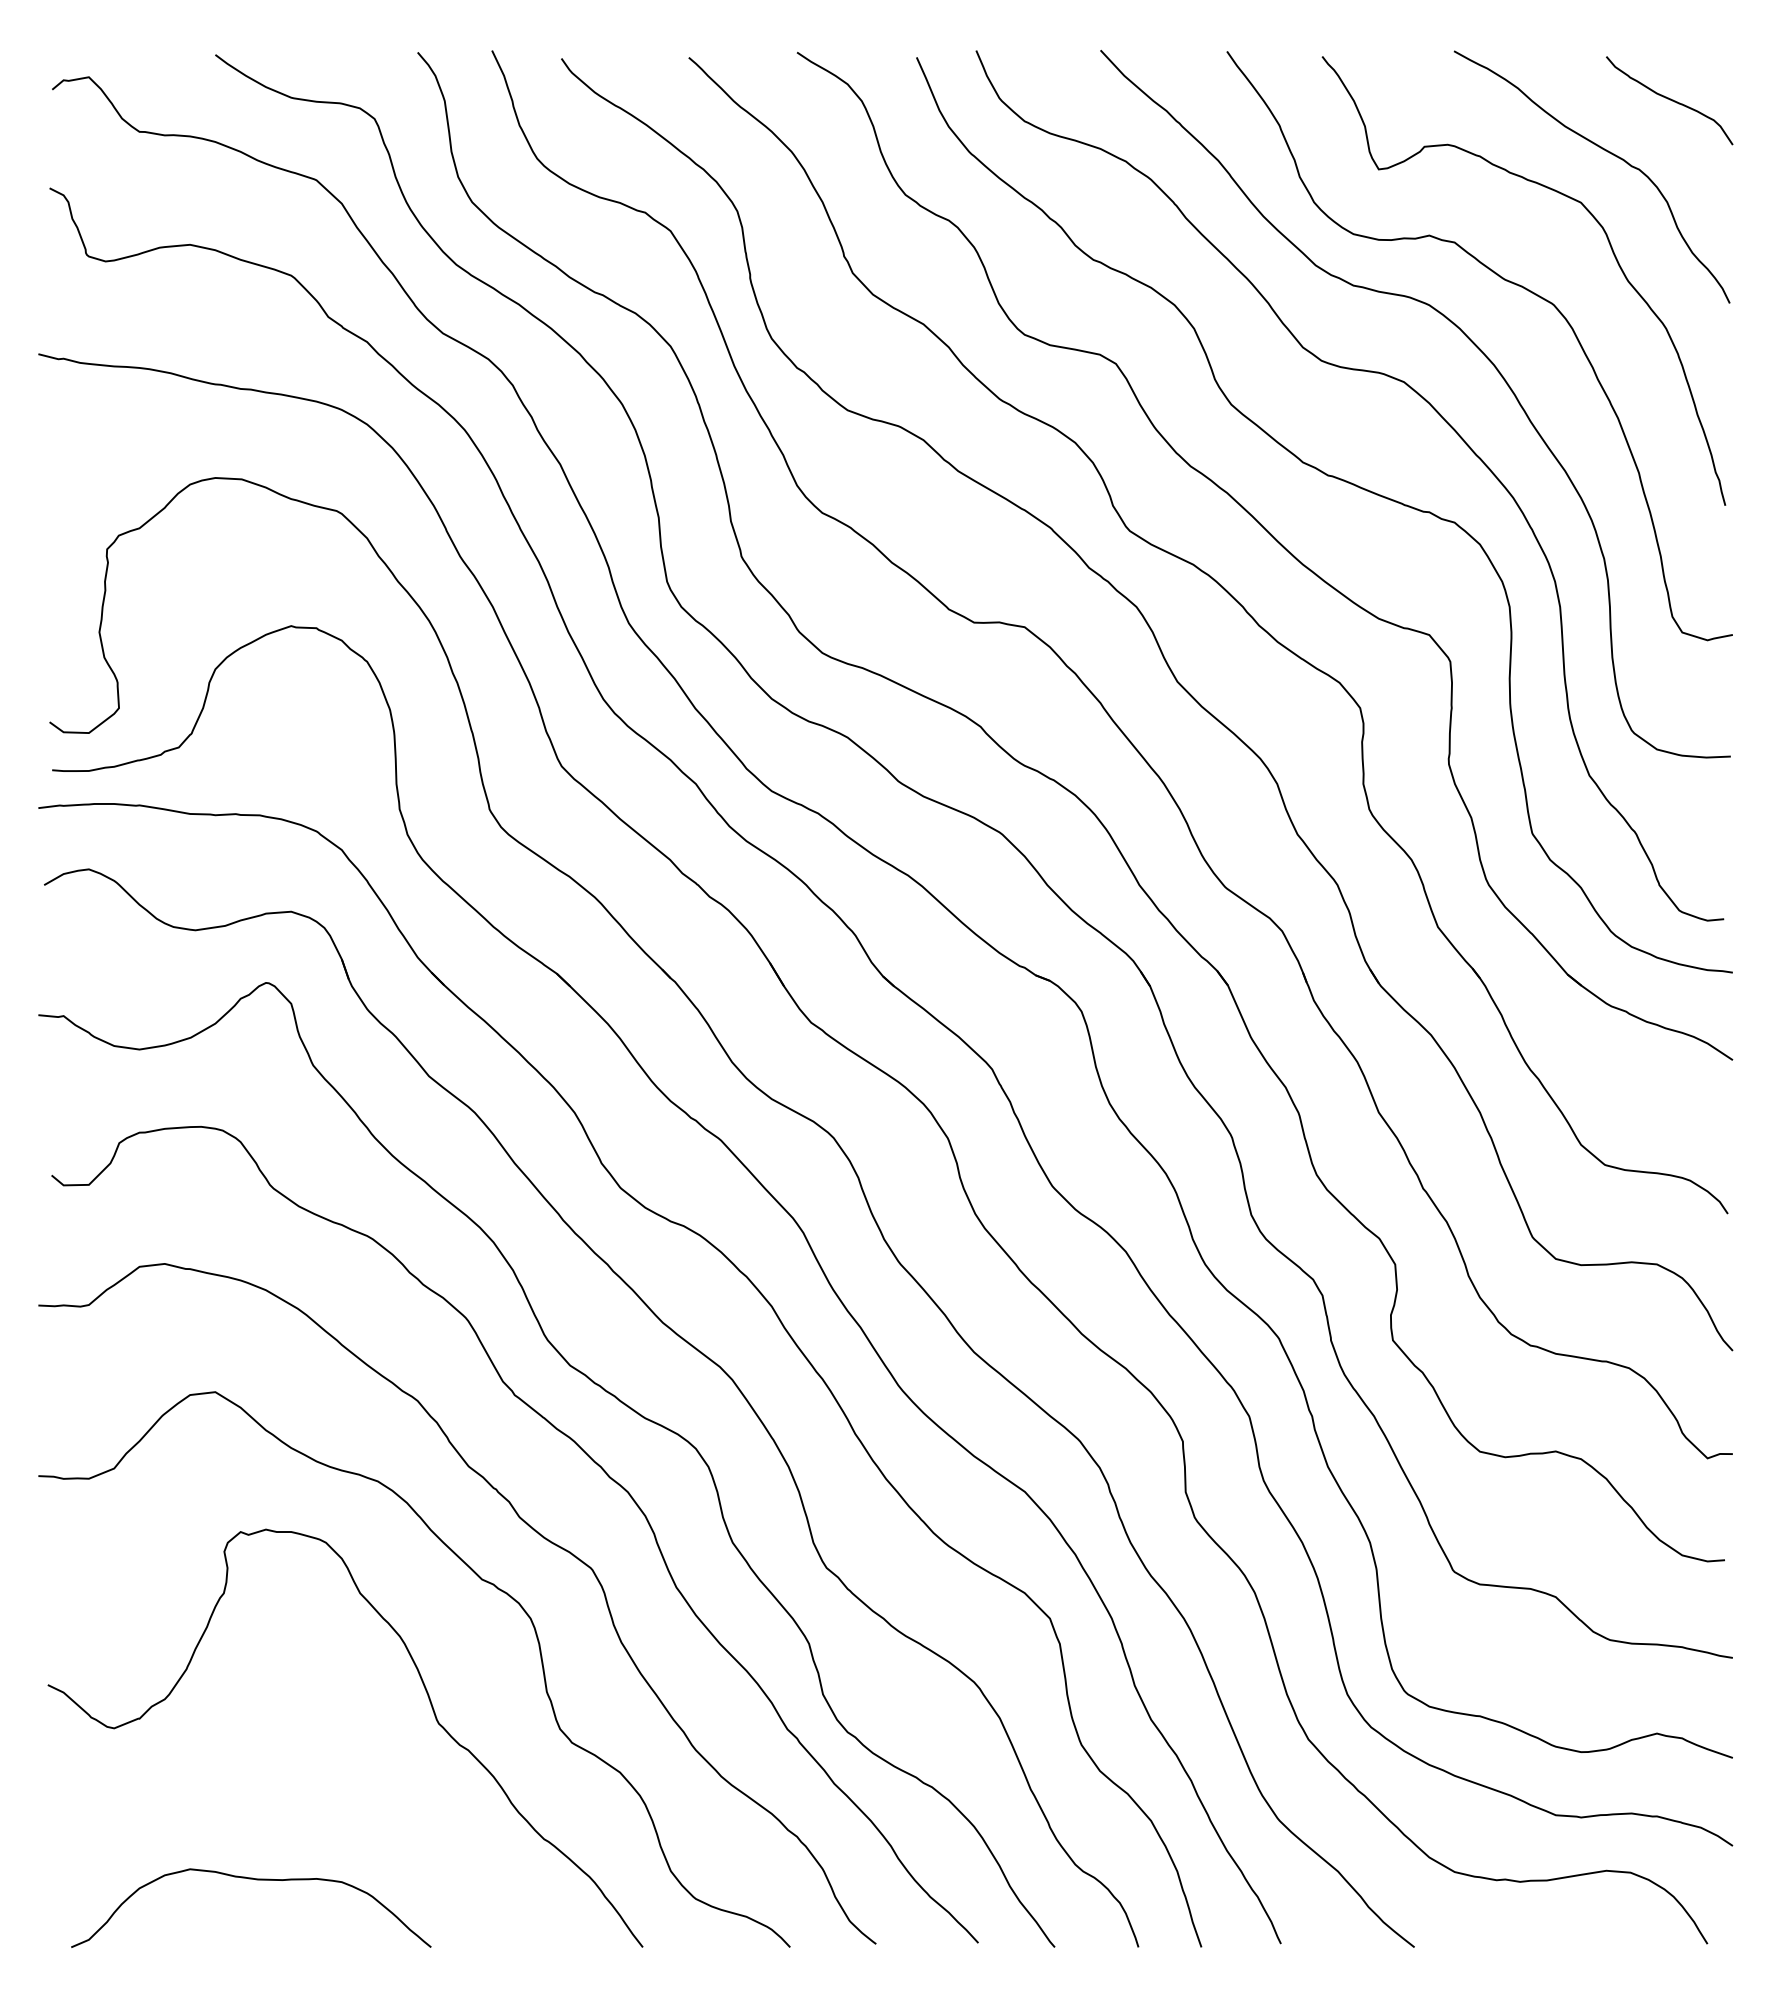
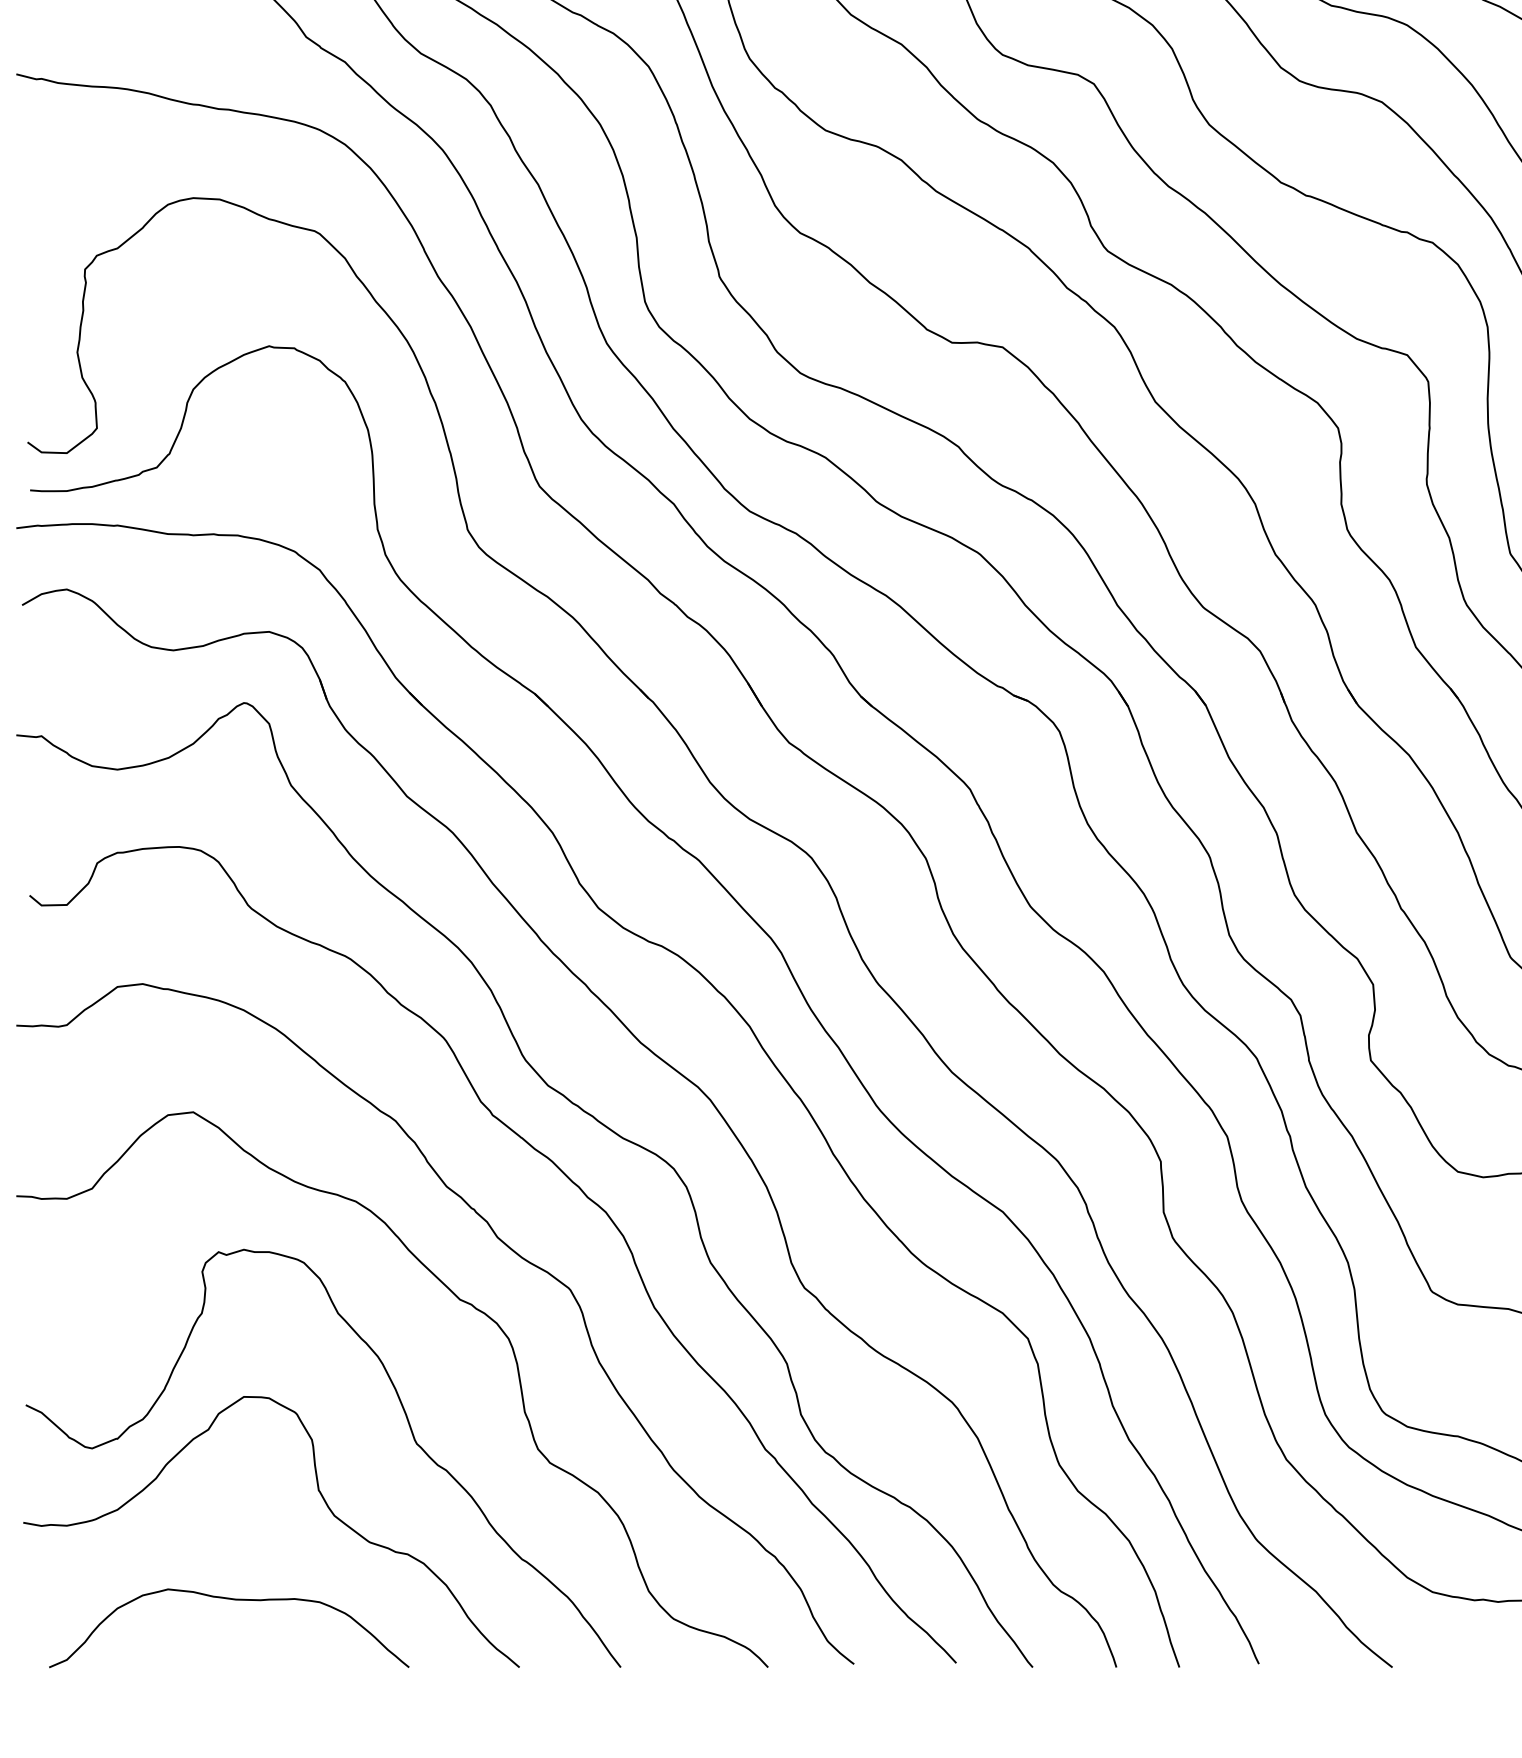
curve: (346, 1782) -> (324, 1502), added

